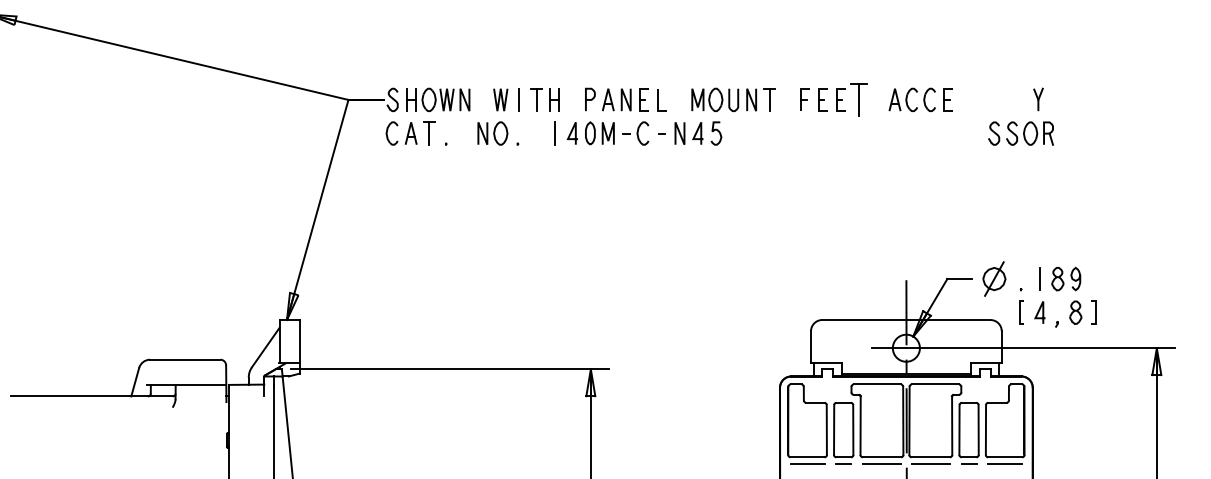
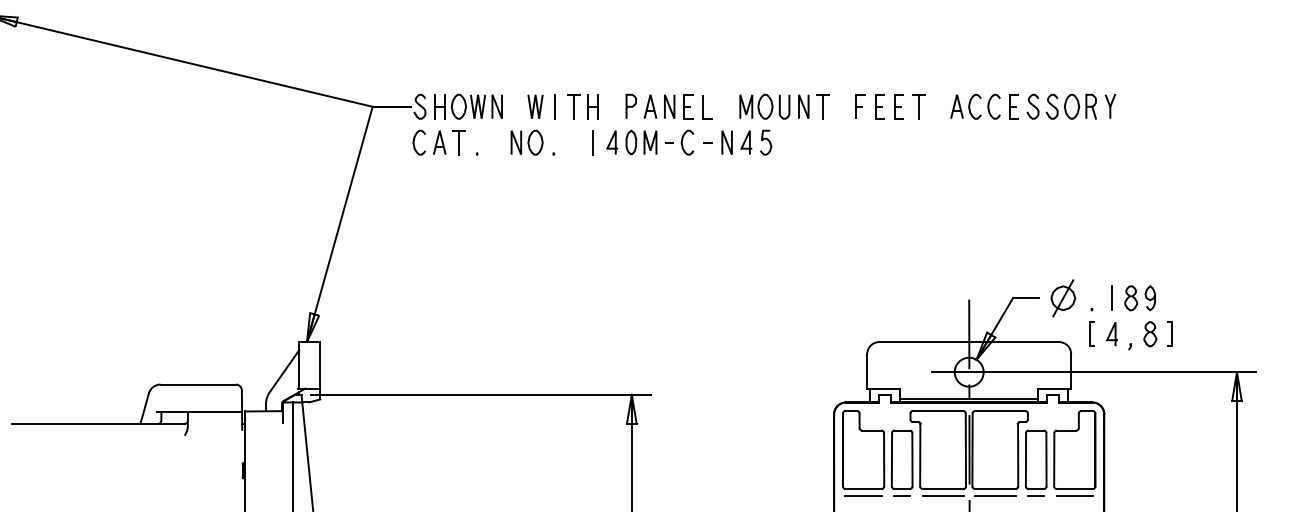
part: (858, 99) -> (918, 106), size x0.71
part: (1020, 133) -> (1061, 106), moved

